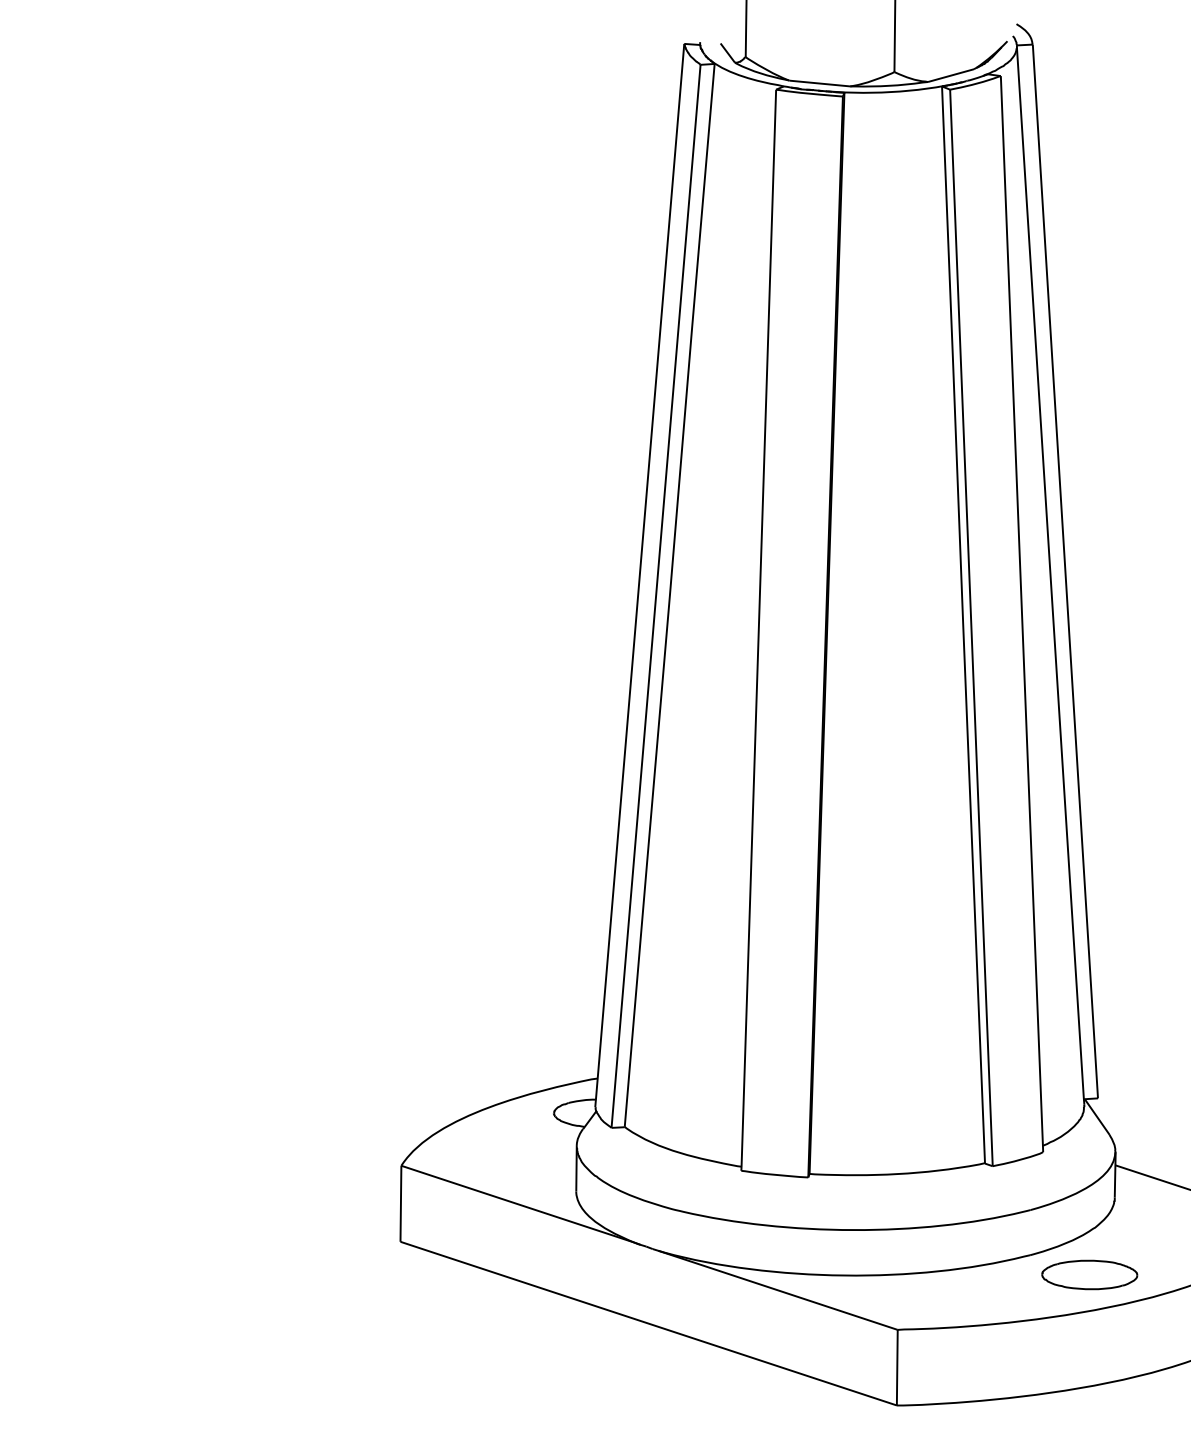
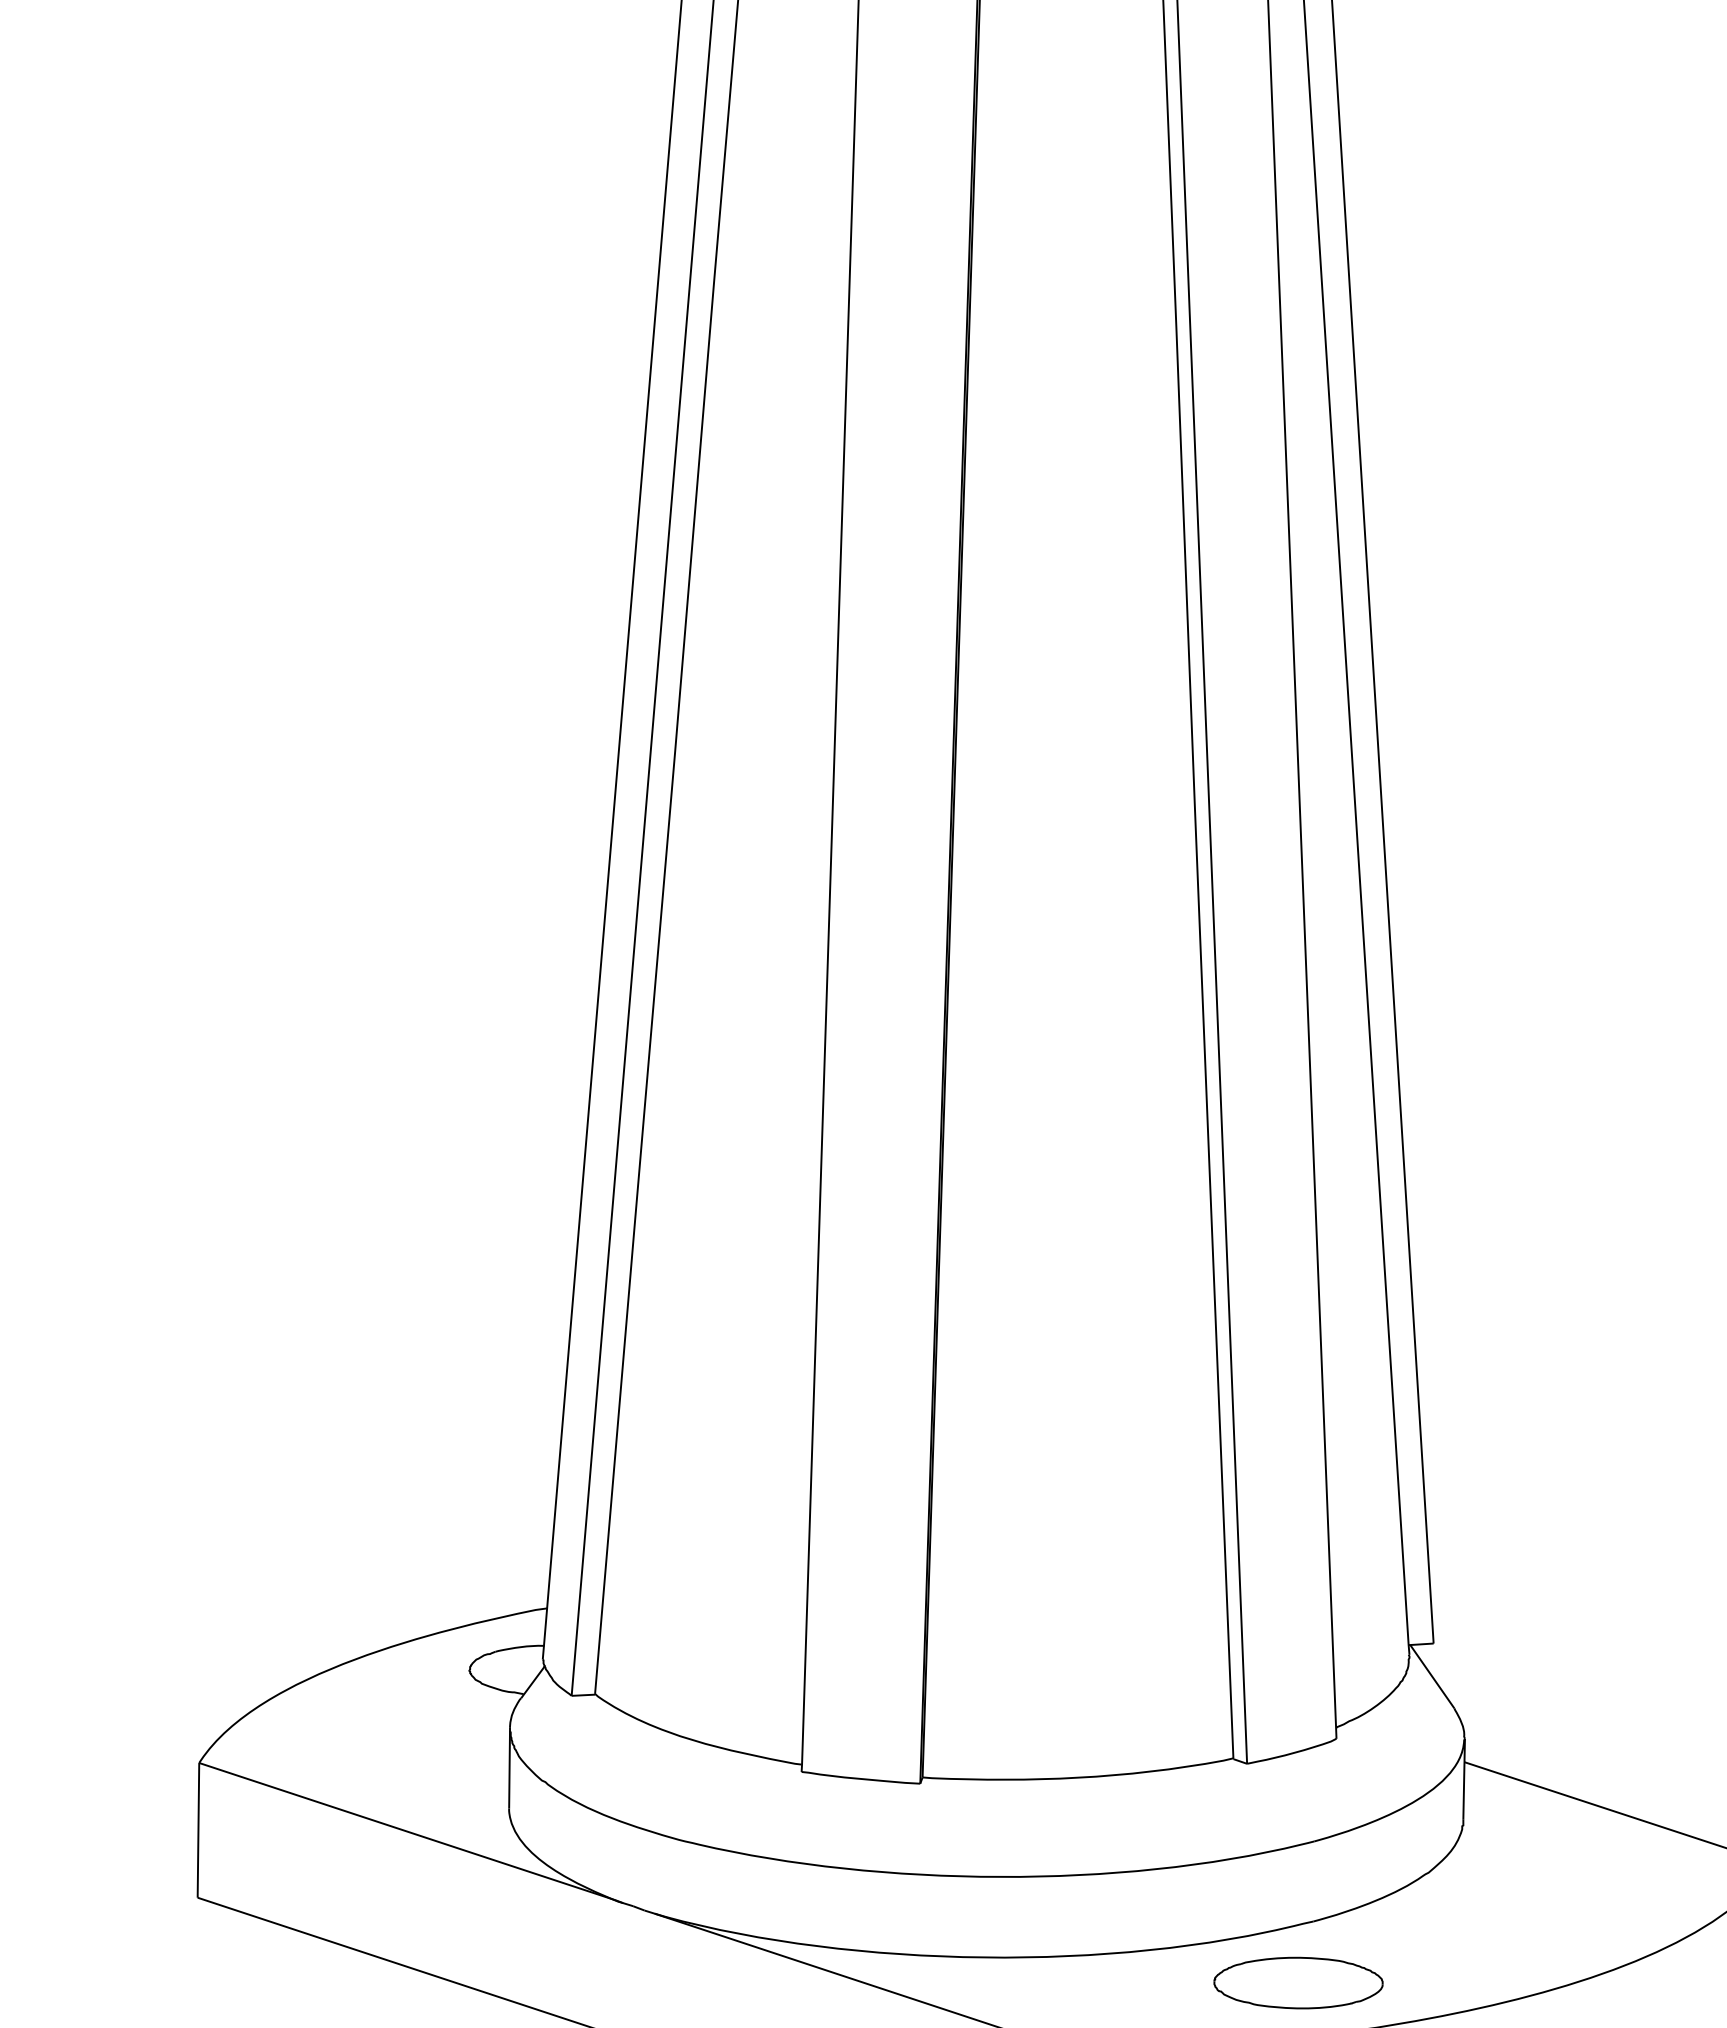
part: (1089, 1274) -> (1298, 1982), moved

